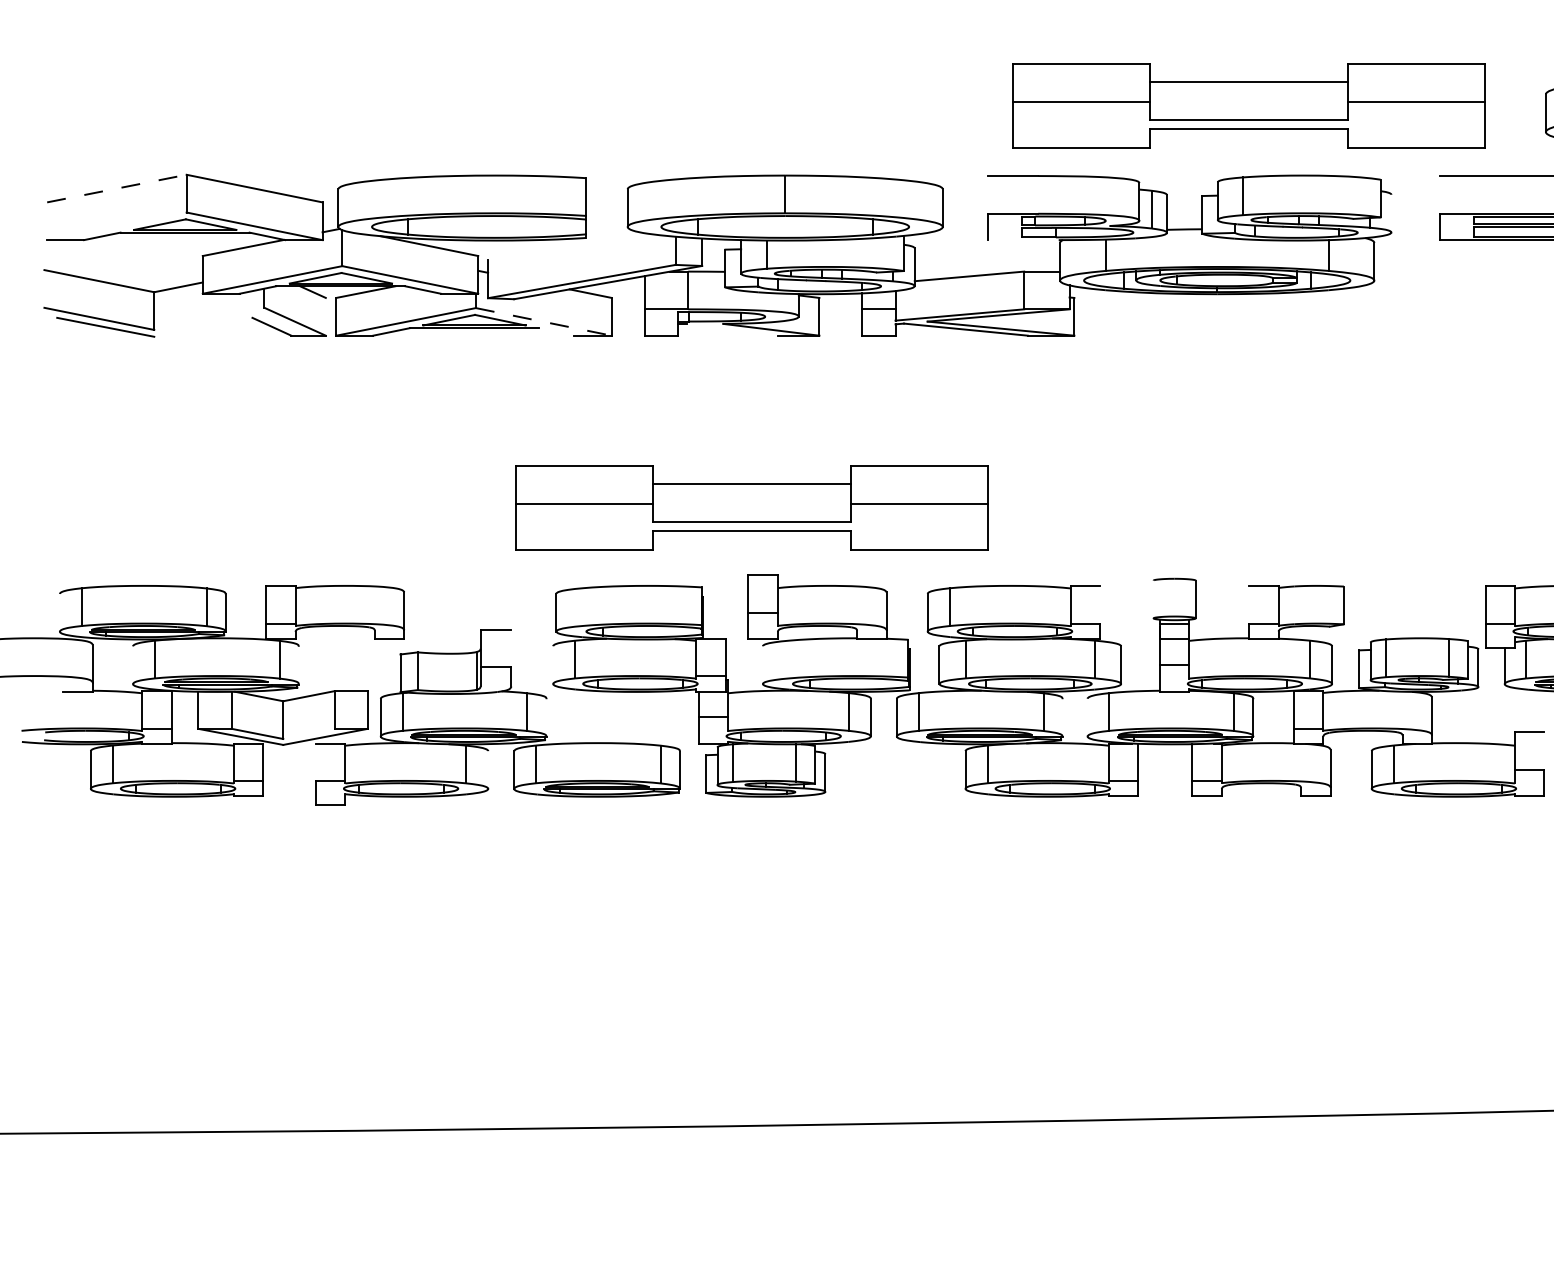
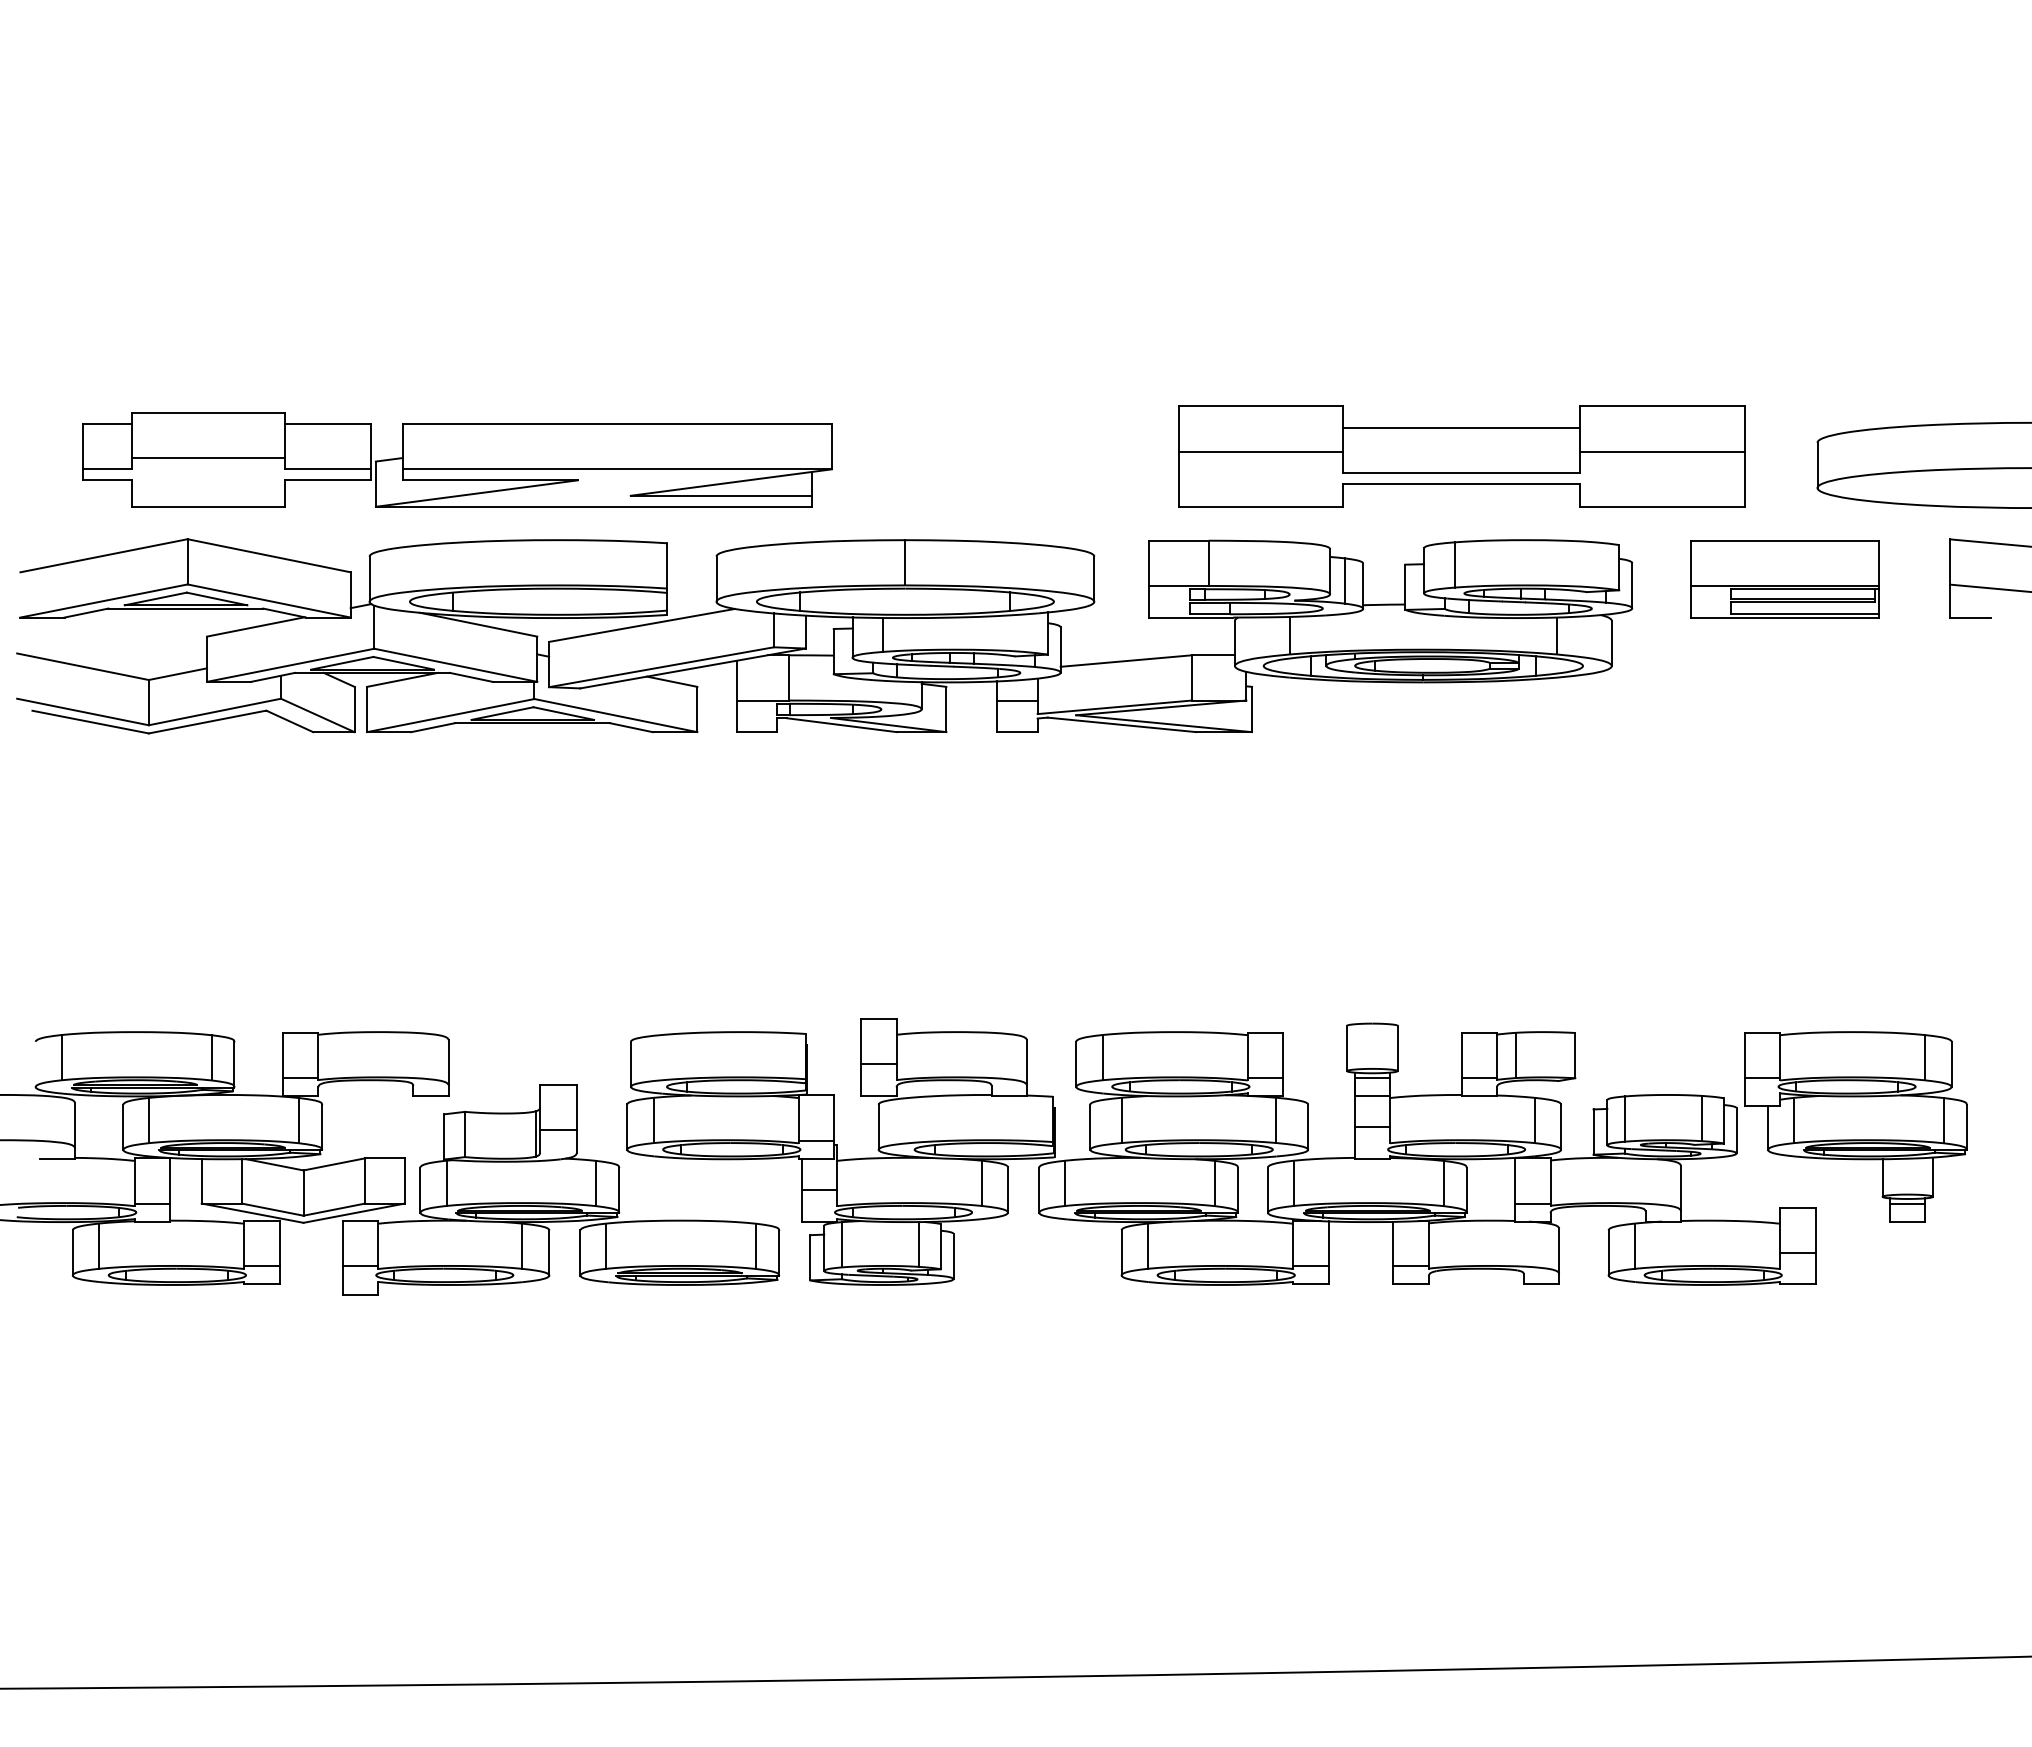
part: (411, 108) -> (457, 459), added
line: (117, 188) -> (104, 555), dashed -> solid
line: (988, 194) -> (1149, 562), added
line: (1038, 194) -> (1208, 562), added
line: (1440, 194) -> (1690, 562), added
line: (1391, 213) -> (1632, 585), added
line: (116, 225) -> (103, 600), added
line: (1023, 240) -> (1191, 617), added
line: (565, 245) -> (641, 624), added
line: (325, 316) -> (354, 709), added
line: (209, 318) -> (214, 711), added
line: (544, 321) -> (616, 715), dashed -> solid
line: (202, 326) -> (206, 721), added
line: (731, 330) -> (841, 725), added
line: (555, 331) -> (630, 727), added
part: (751, 507) -> (865, 938), removed
line: (1153, 599) -> (1347, 1048), added
line: (1100, 604) -> (1283, 1054), added
line: (1249, 604) -> (1461, 1054), added
line: (1294, 605) -> (1516, 1055), added
line: (511, 647) -> (577, 1106), added
line: (133, 664) -> (123, 1126), added
line: (553, 664) -> (627, 1126), added
line: (762, 664) -> (878, 1126), added
line: (299, 665) -> (322, 1127), added
line: (546, 717) -> (619, 1190), added
line: (1063, 717) -> (1238, 1190), added
line: (1087, 717) -> (1267, 1189), added
line: (309, 733) -> (334, 1209), added
line: (1544, 750) -> (1815, 1229), added
line: (315, 762) -> (342, 1243), added
line: (488, 769) -> (549, 1252), added

